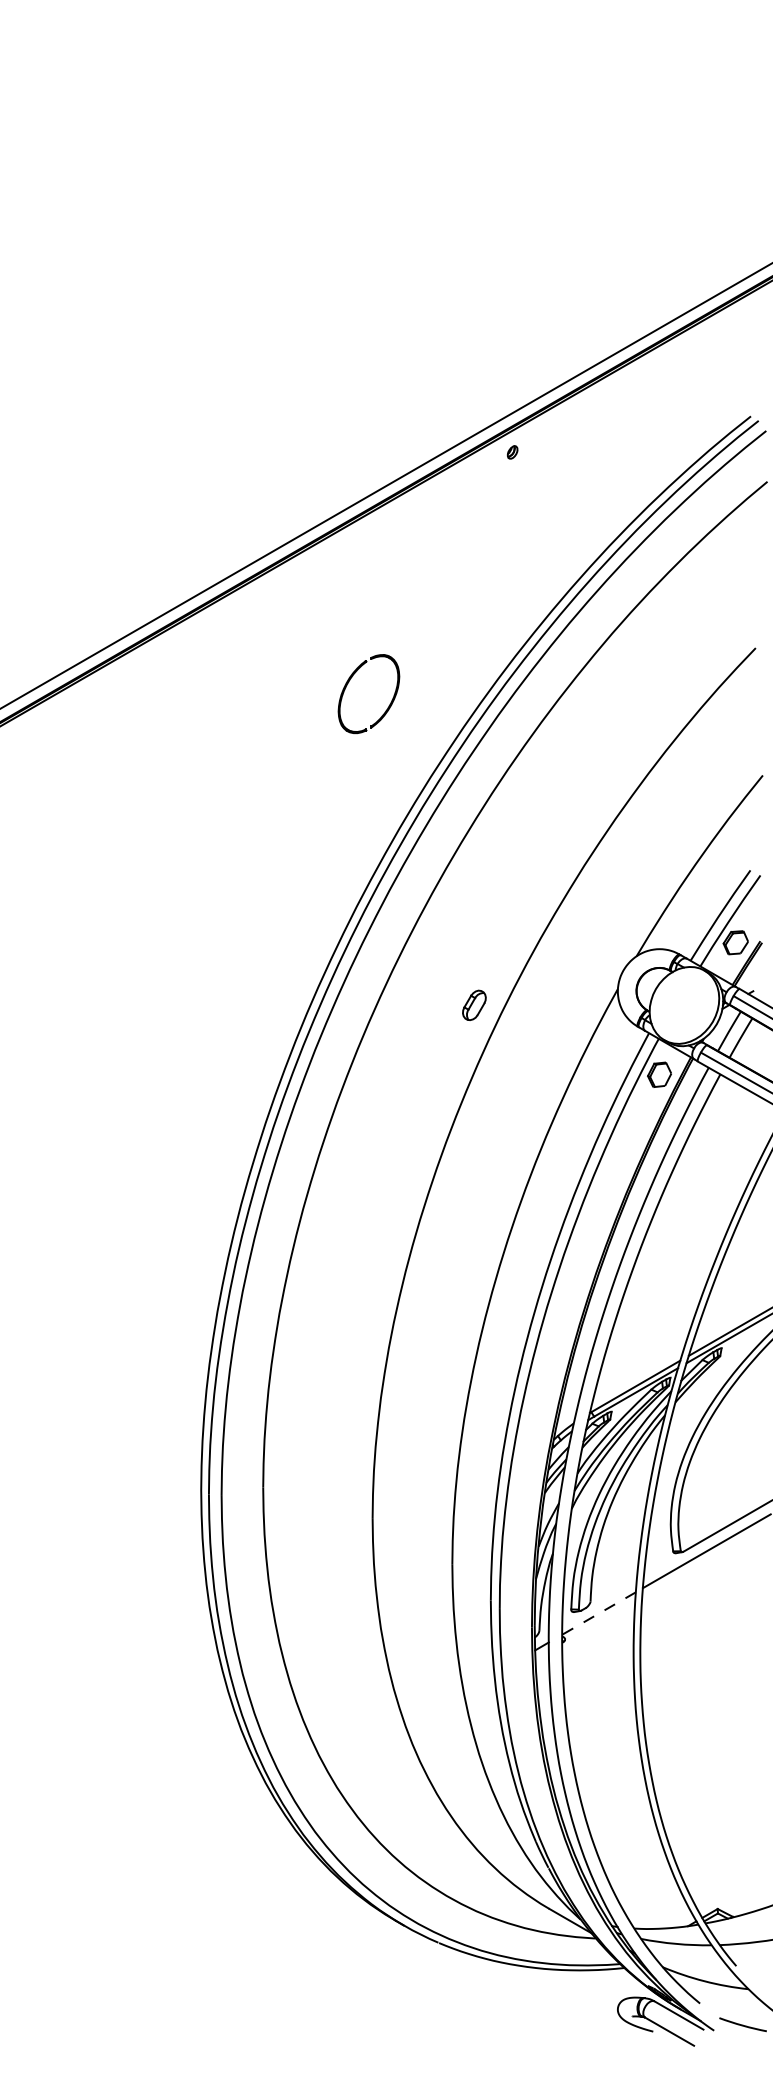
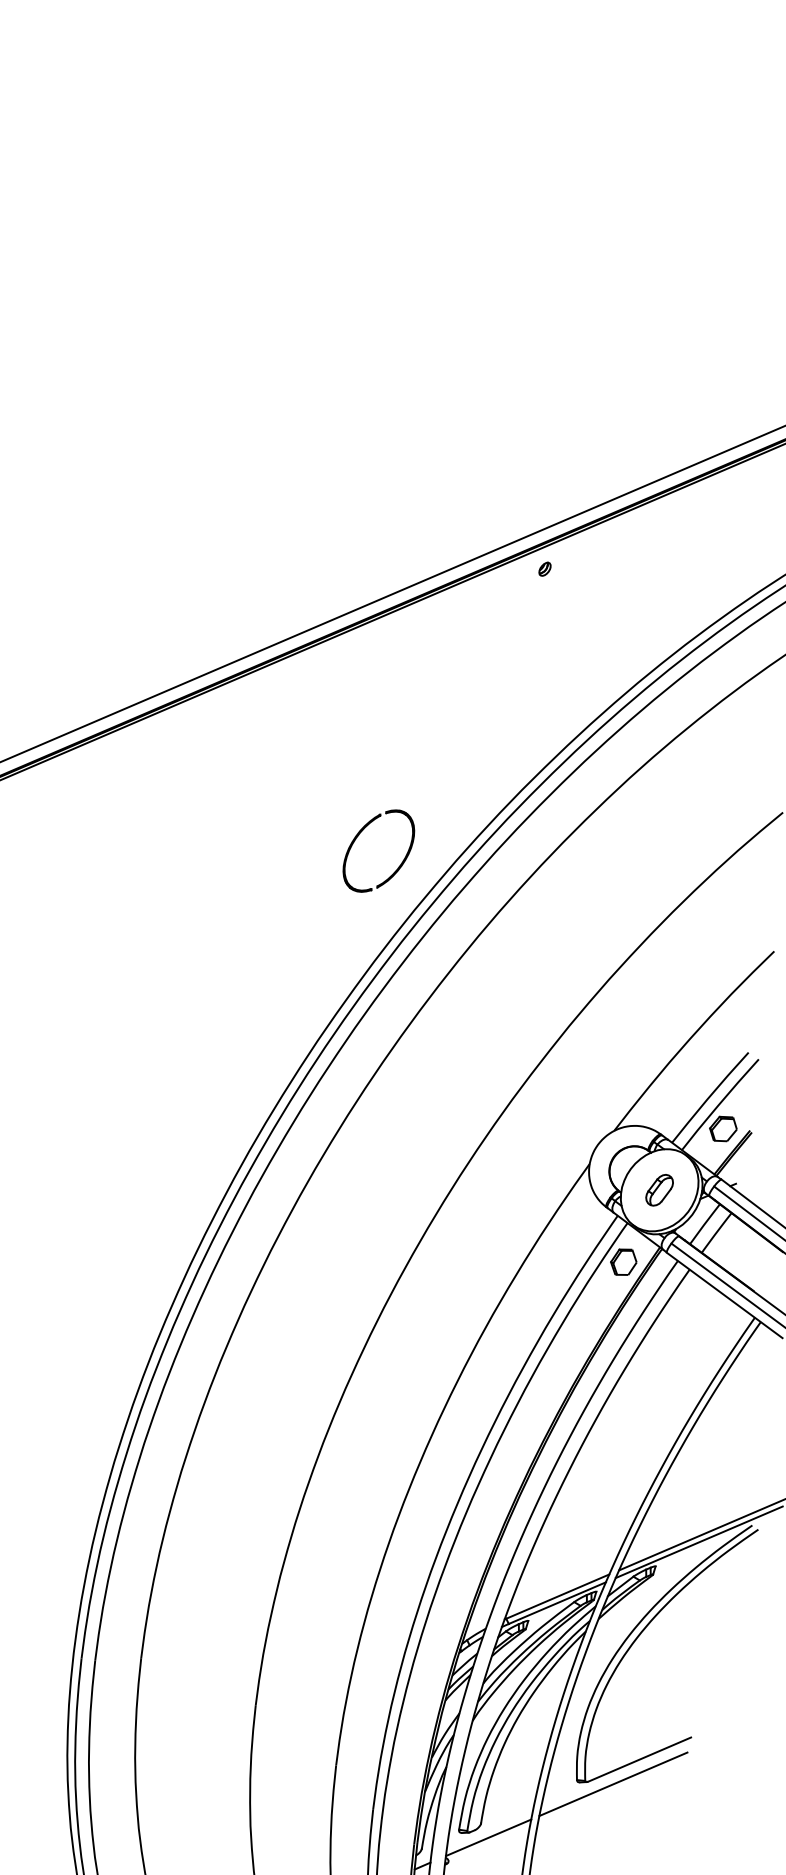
part: (349, 682) -> (359, 836), moved
part: (474, 1004) -> (659, 1189), moved
line: (599, 1613) -> (489, 1837), dashed -> solid

